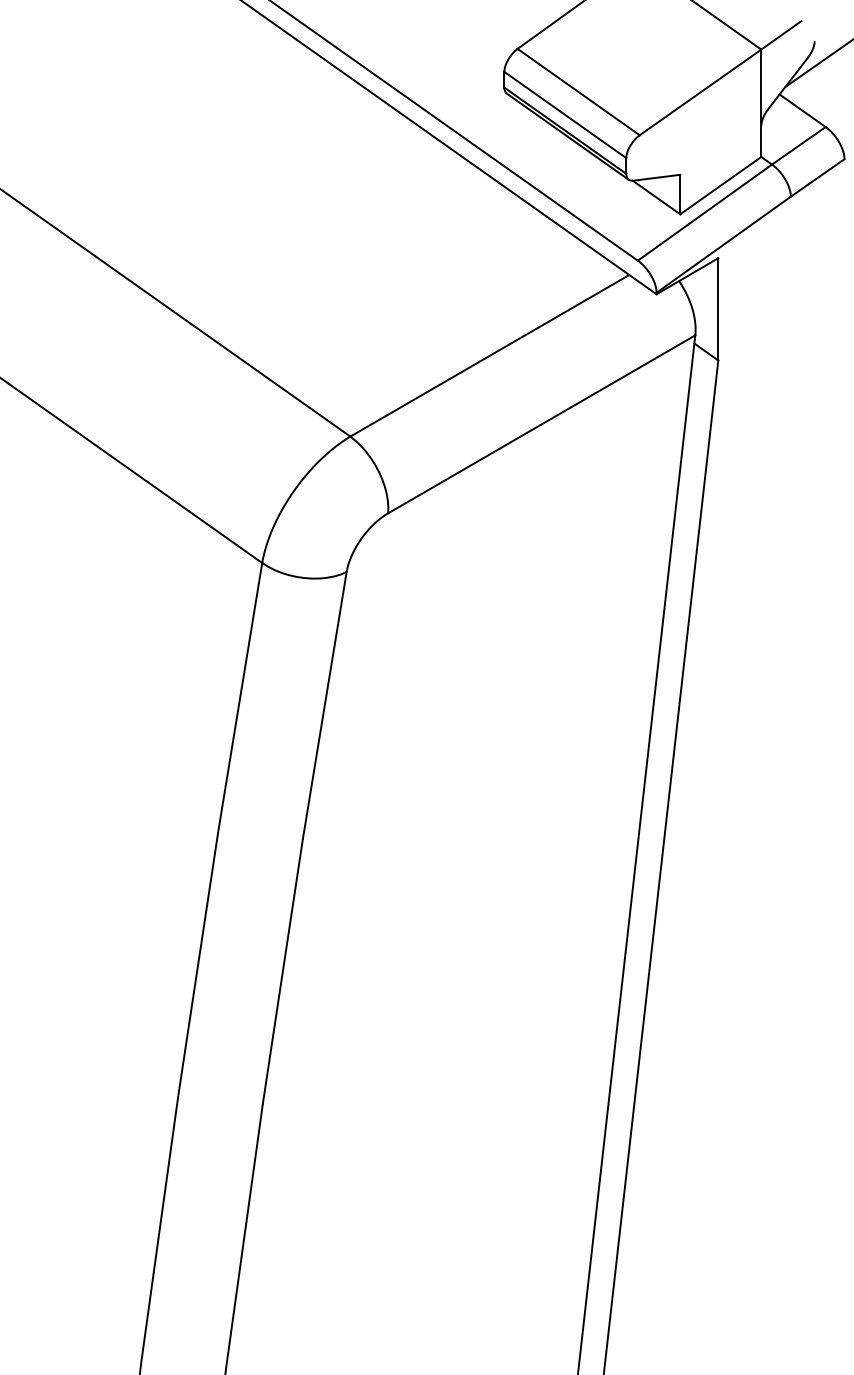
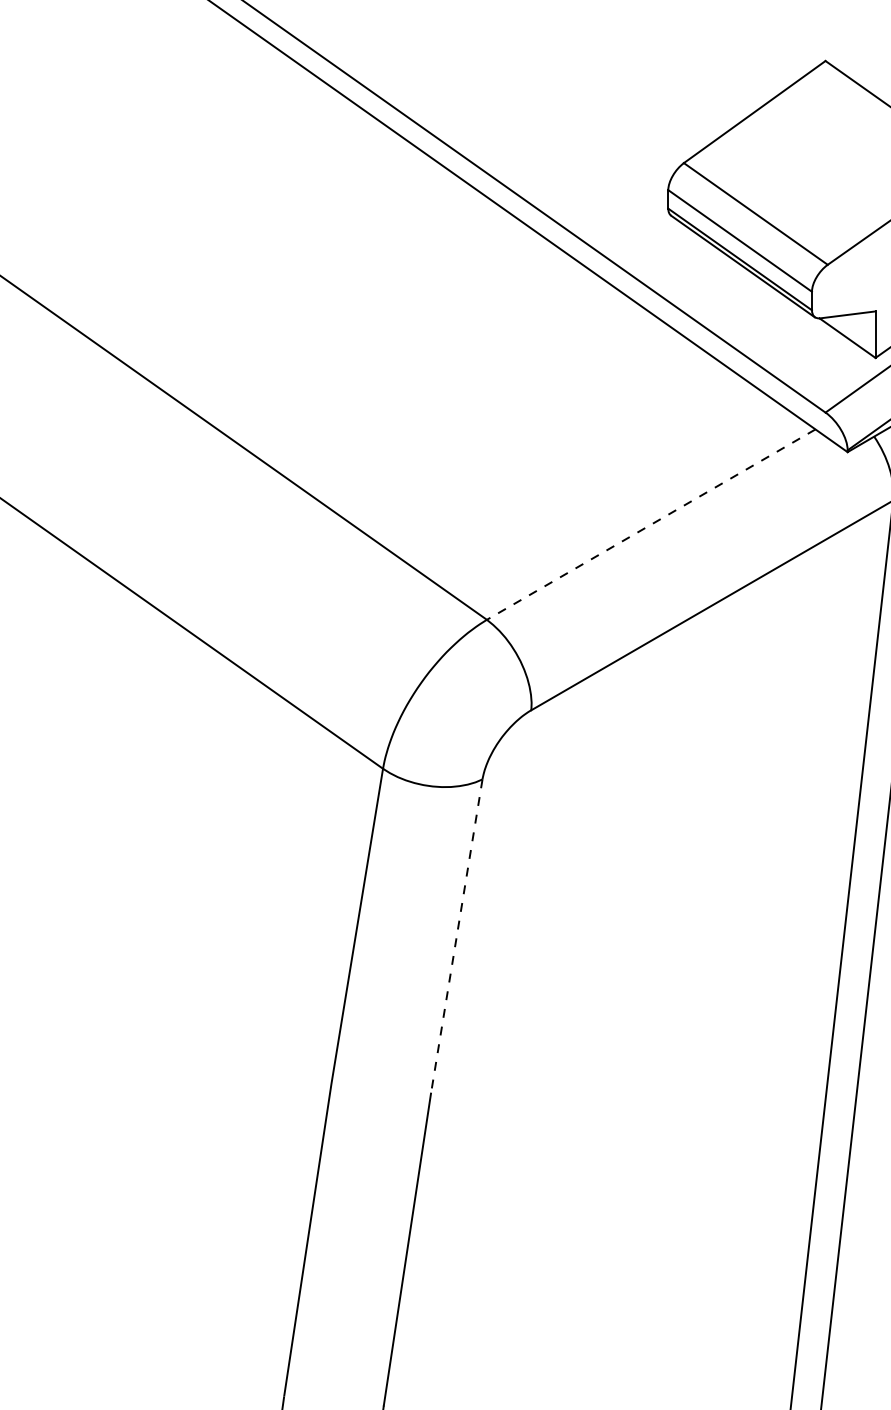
line: (489, 356) -> (650, 525), solid -> dashed
line: (324, 705) -> (456, 936), solid -> dashed

